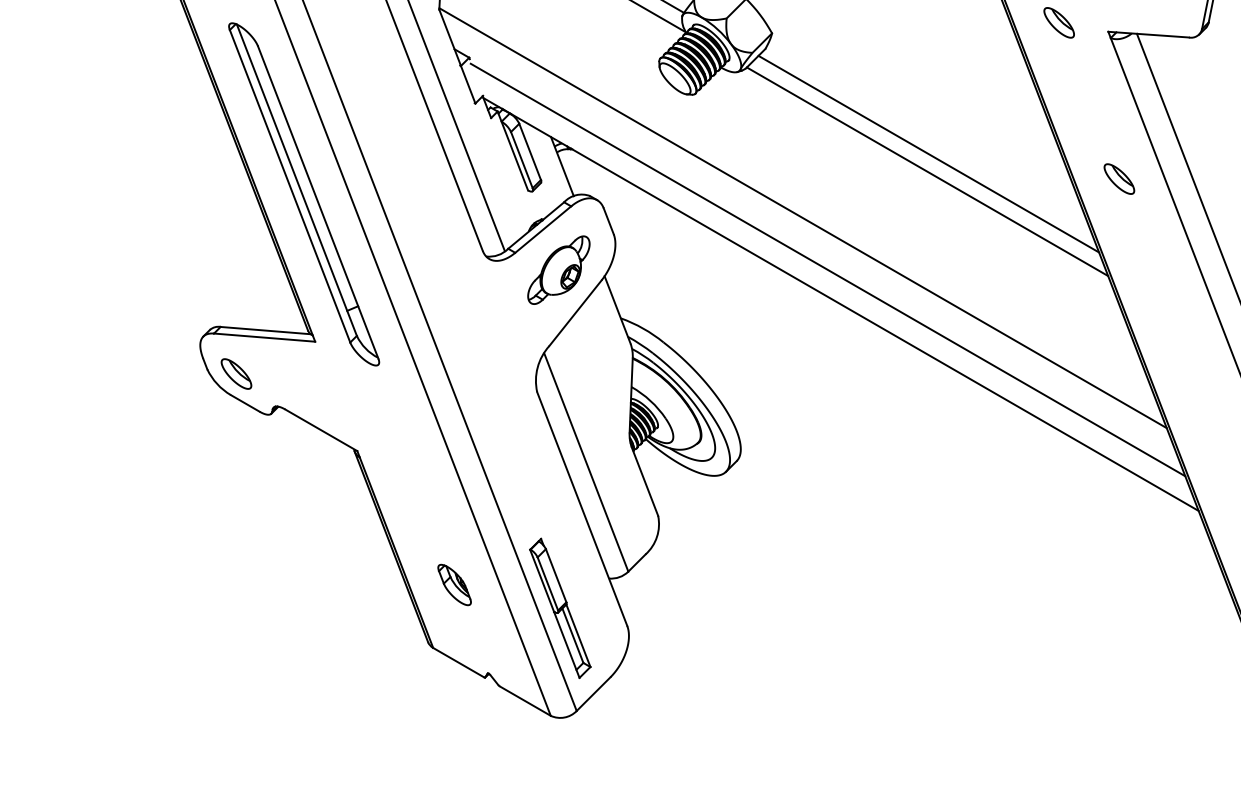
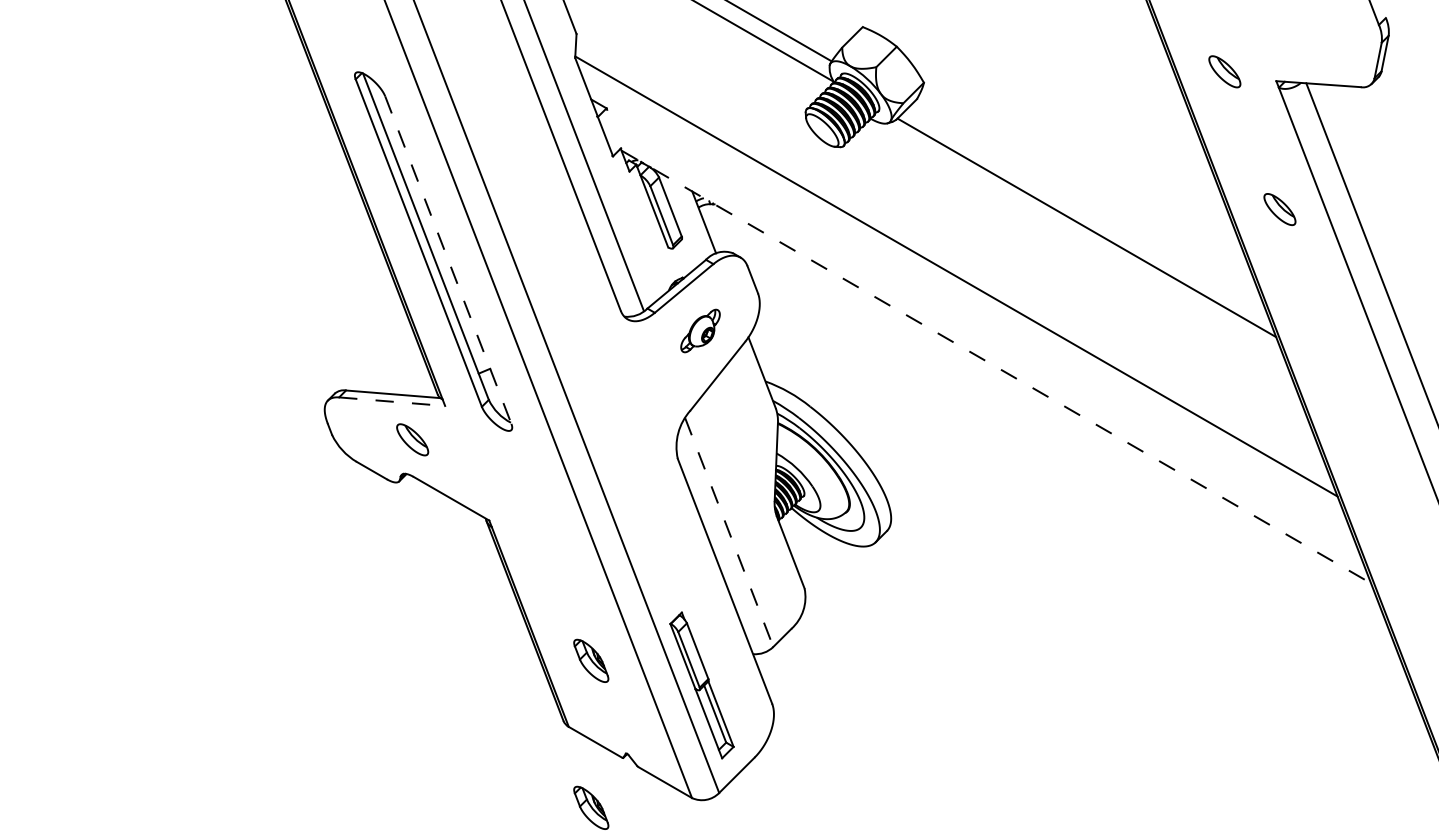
line: (928, 154) -> (1087, 209), removed
part: (1118, 179) -> (1279, 209), moved
line: (318, 202) -> (448, 260), solid -> dashed
part: (558, 269) -> (700, 330), size x0.6
line: (827, 269) -> (982, 330), removed
line: (841, 304) -> (996, 366), solid -> dashed
line: (264, 337) -> (392, 401), solid -> dashed
part: (236, 373) -> (412, 439), moved
line: (586, 462) -> (729, 532), solid -> dashed
part: (454, 724) -> (591, 807), added

